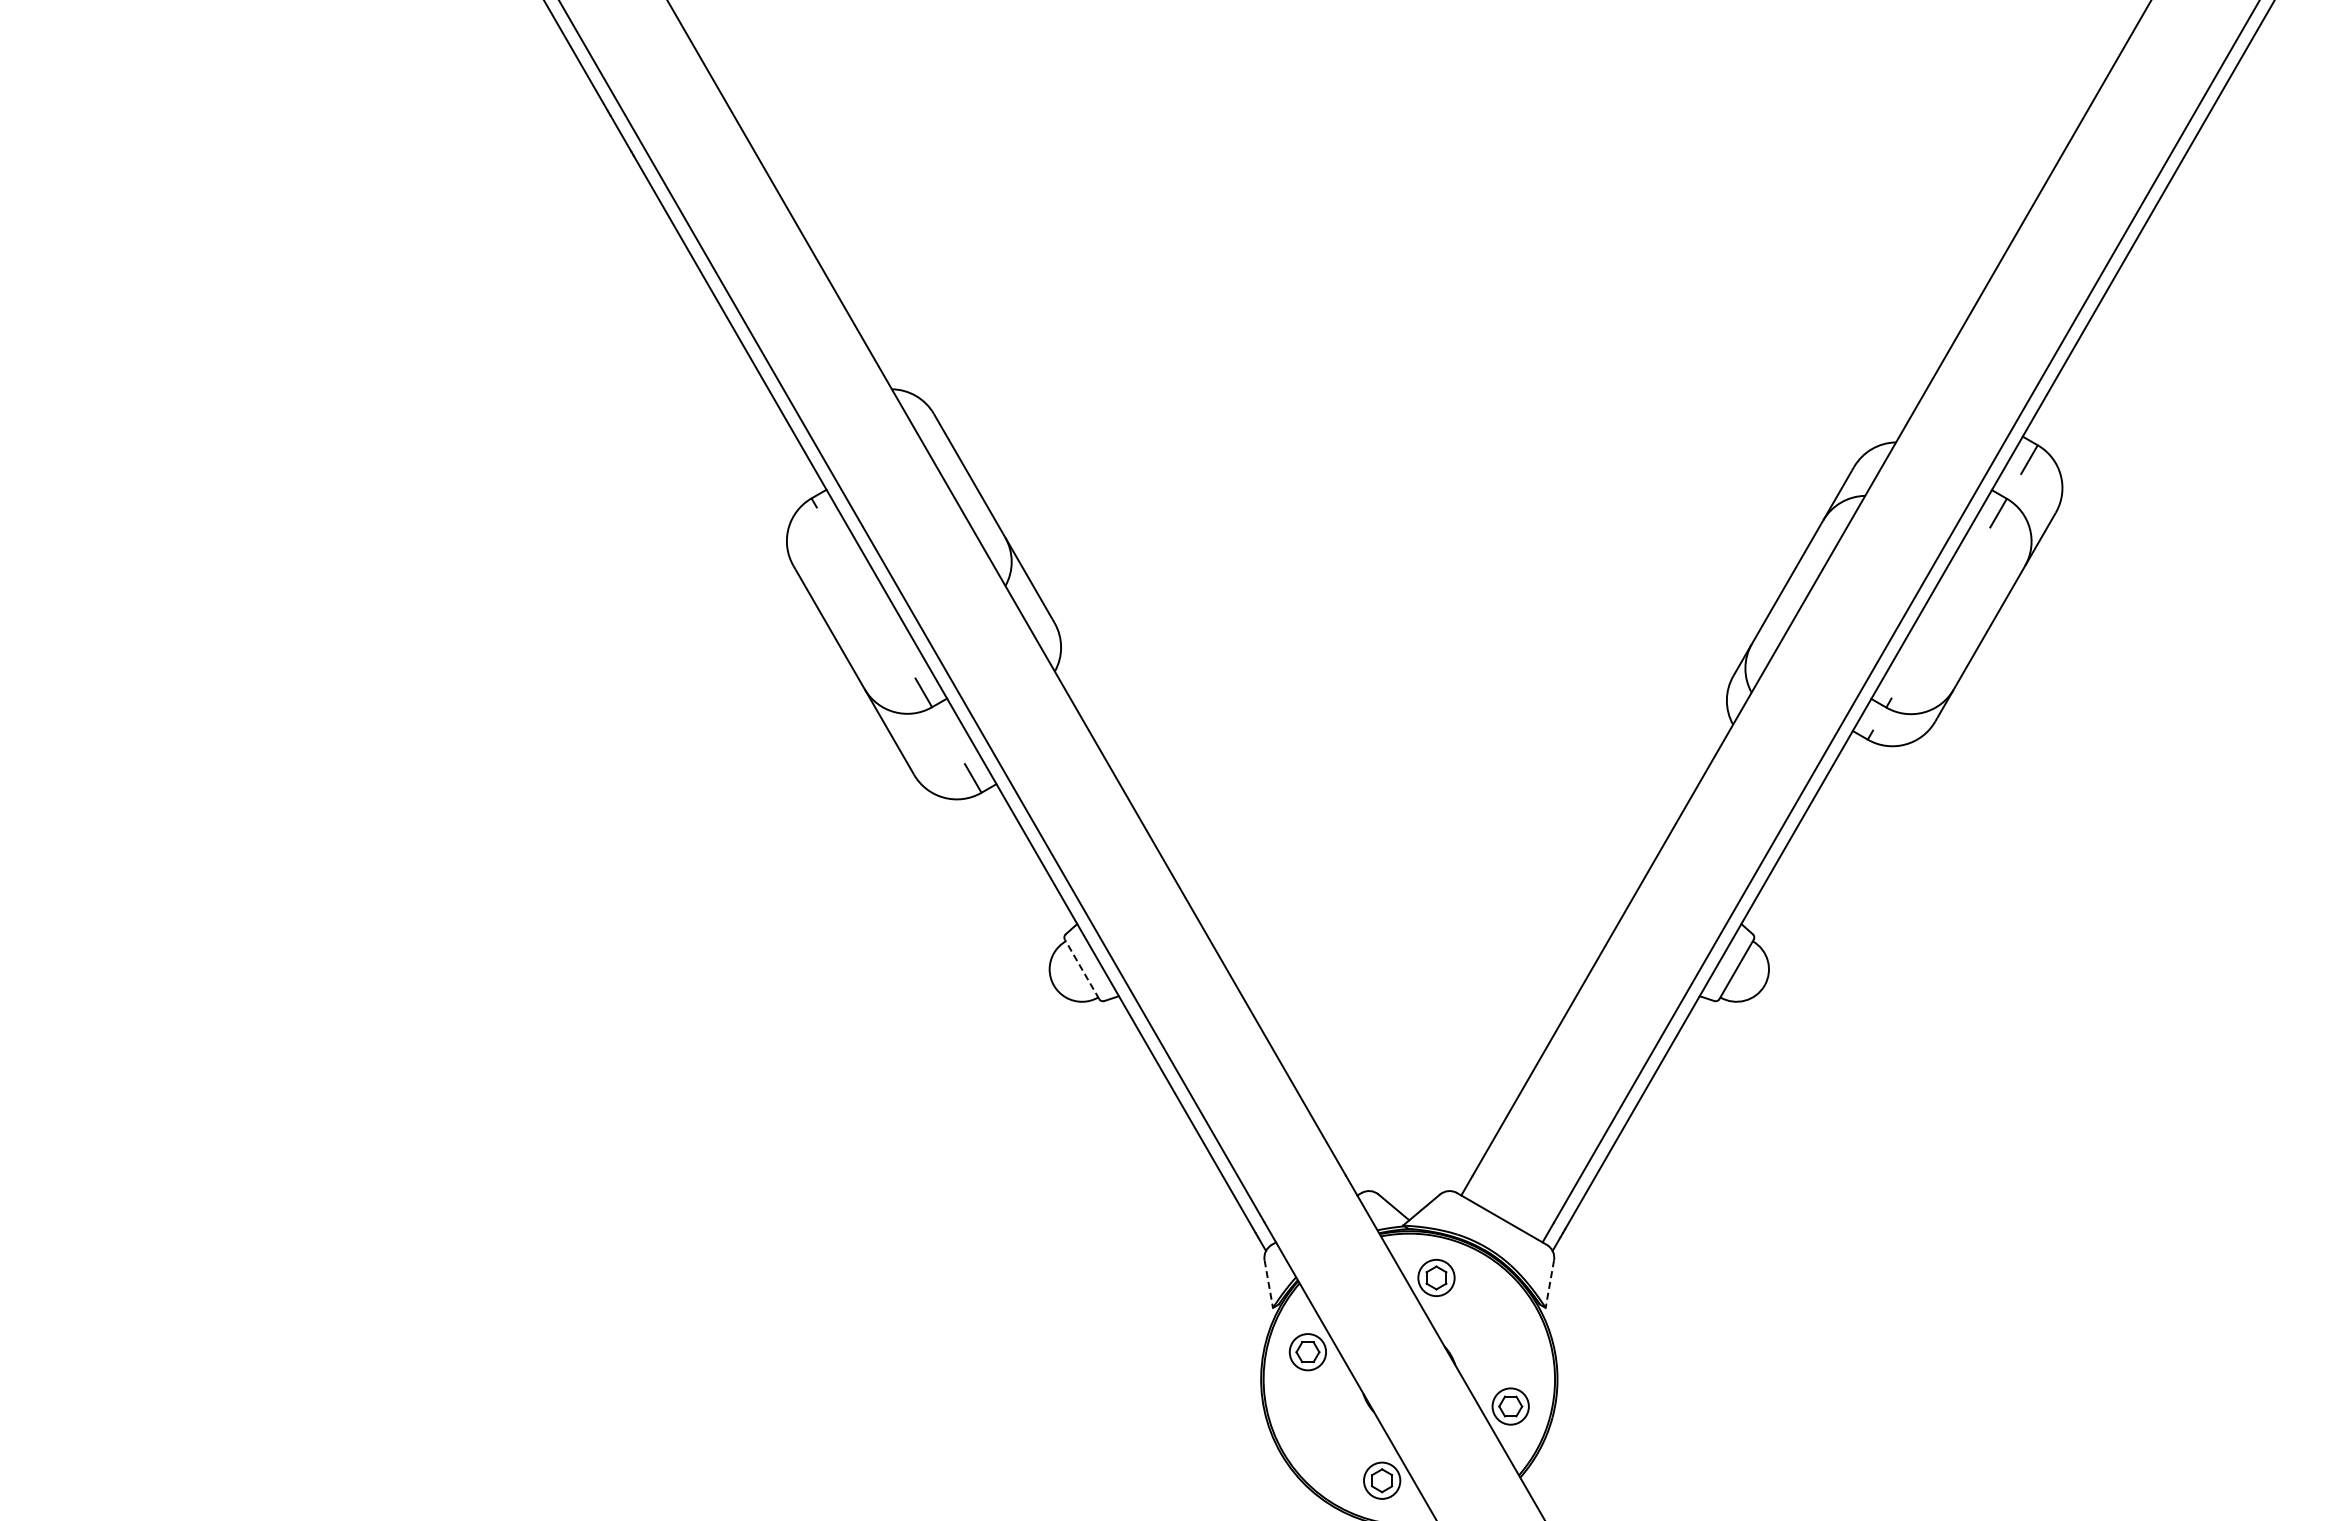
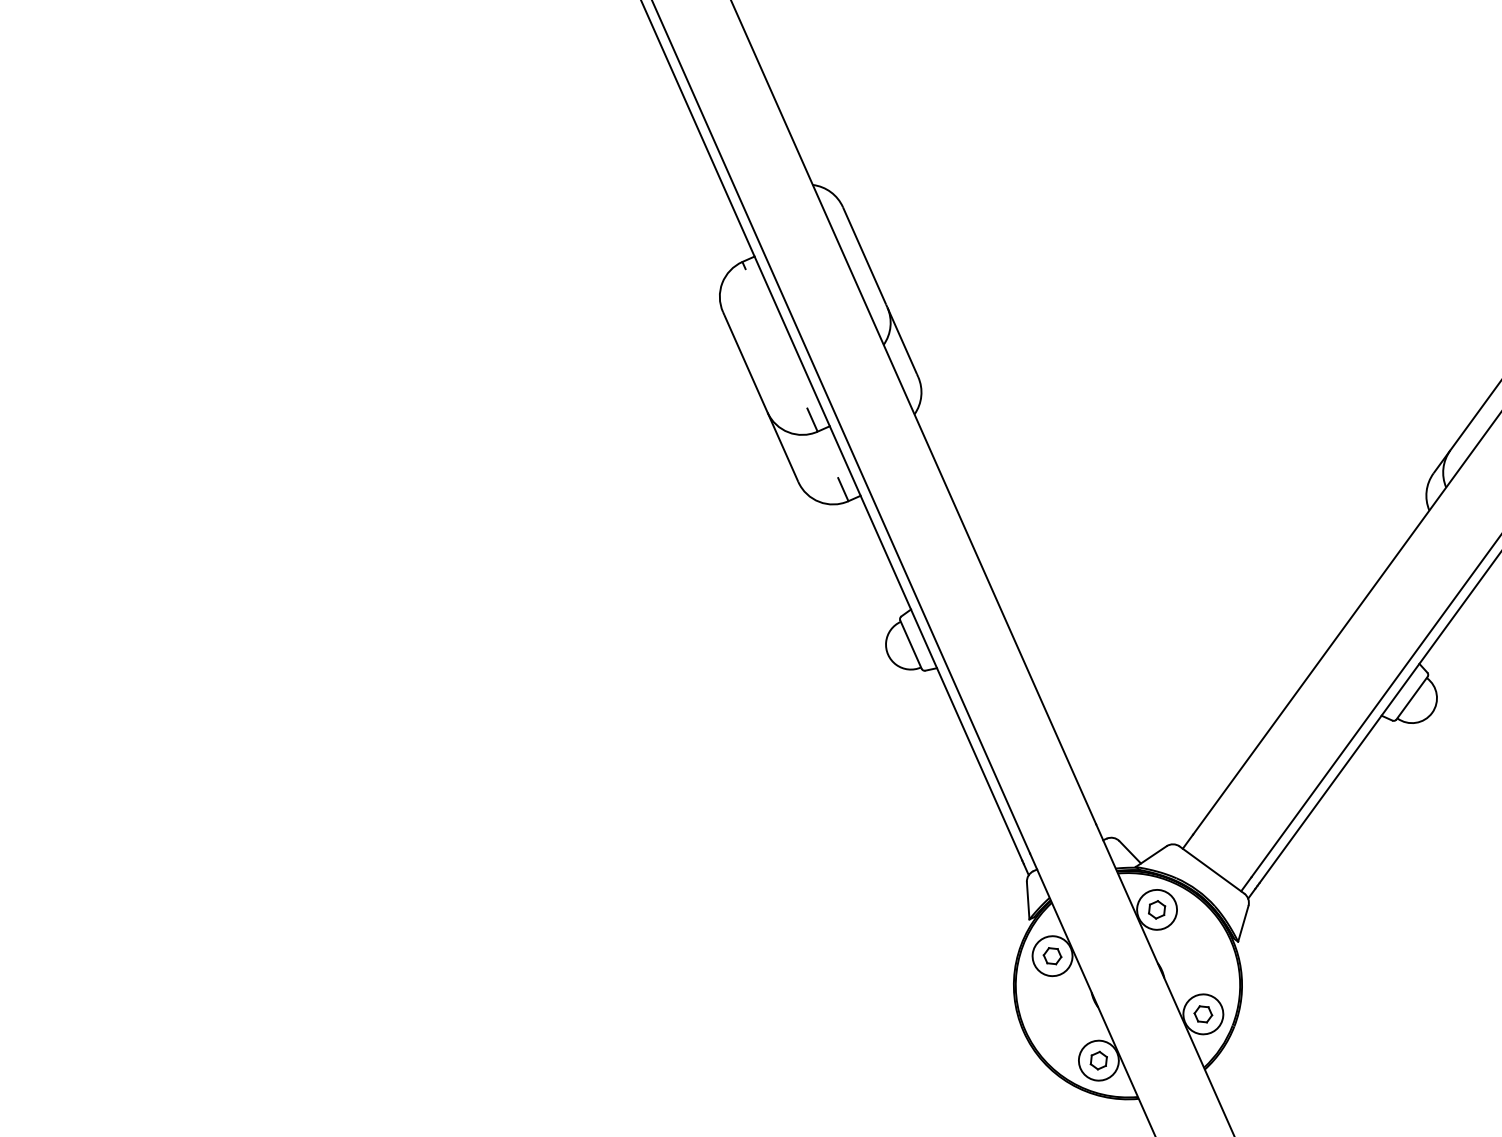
line: (1081, 968) -> (910, 643), dashed -> solid
circle: (1436, 1277) -> (1157, 909), size x1.43
line: (1268, 1284) -> (1027, 901), dashed -> solid
line: (1549, 1284) -> (1243, 924), dashed -> solid
circle: (1307, 1352) -> (1052, 956), size x1.43
circle: (1510, 1406) -> (1203, 1014), size x1.43
circle: (1382, 1480) -> (1099, 1060), size x1.43

